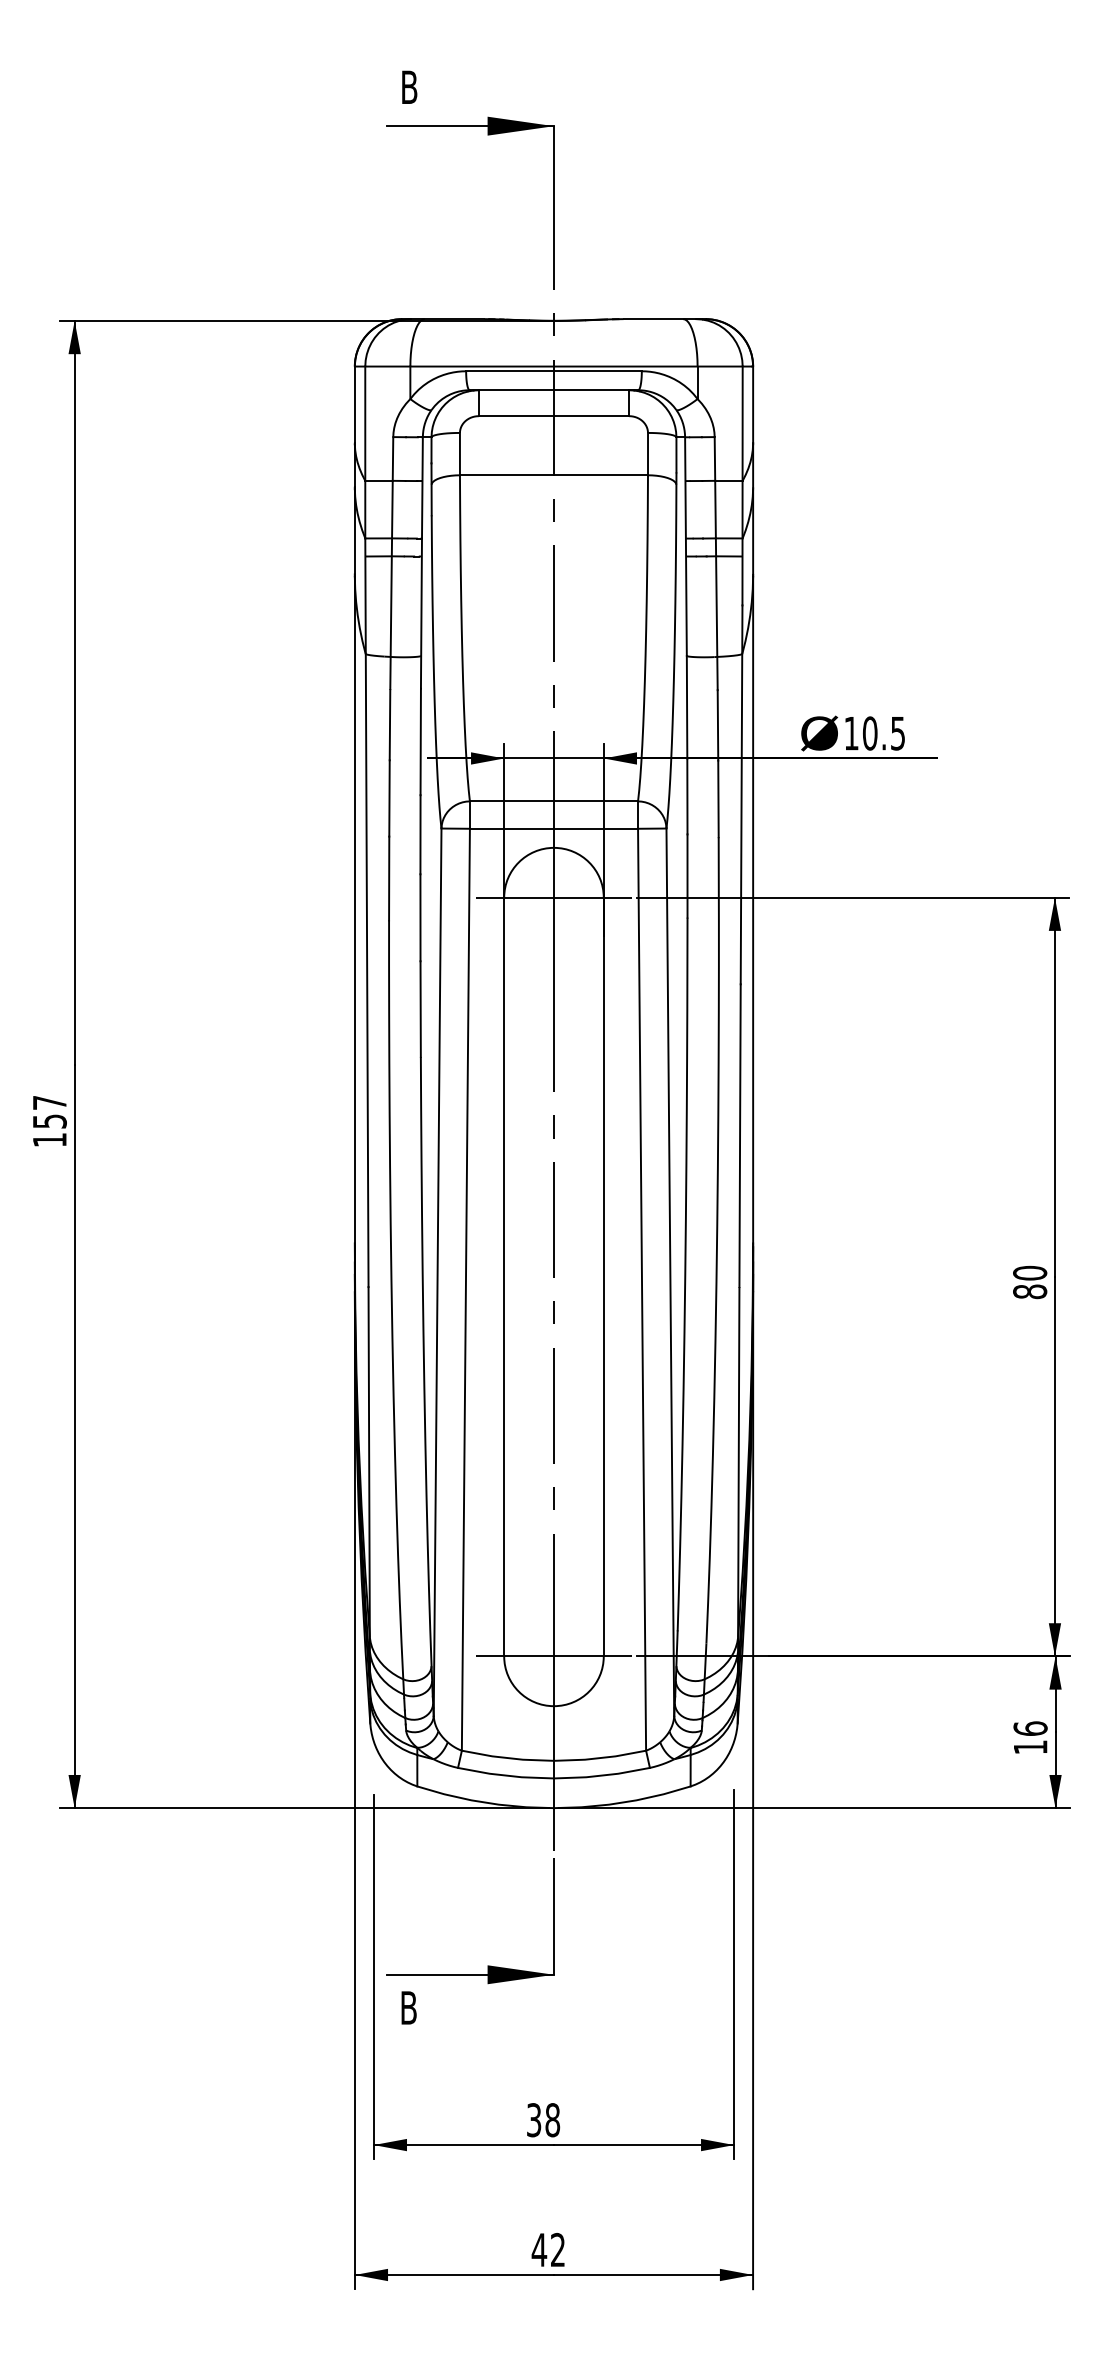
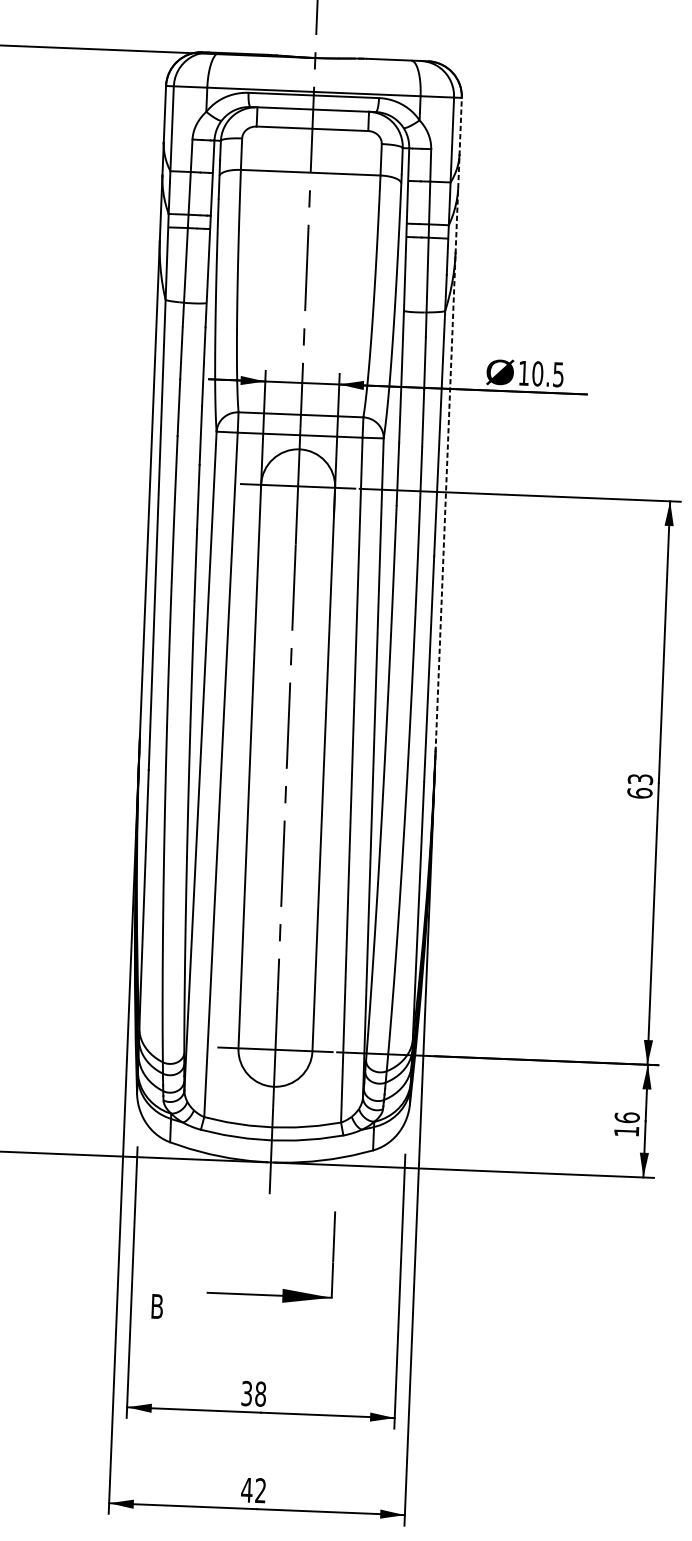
line: (753, 828) -> (448, 440), solid -> dashed
text: (1030, 1282) -> (640, 786), 80 -> 63
part: (487, 1965) -> (282, 1288), moved

